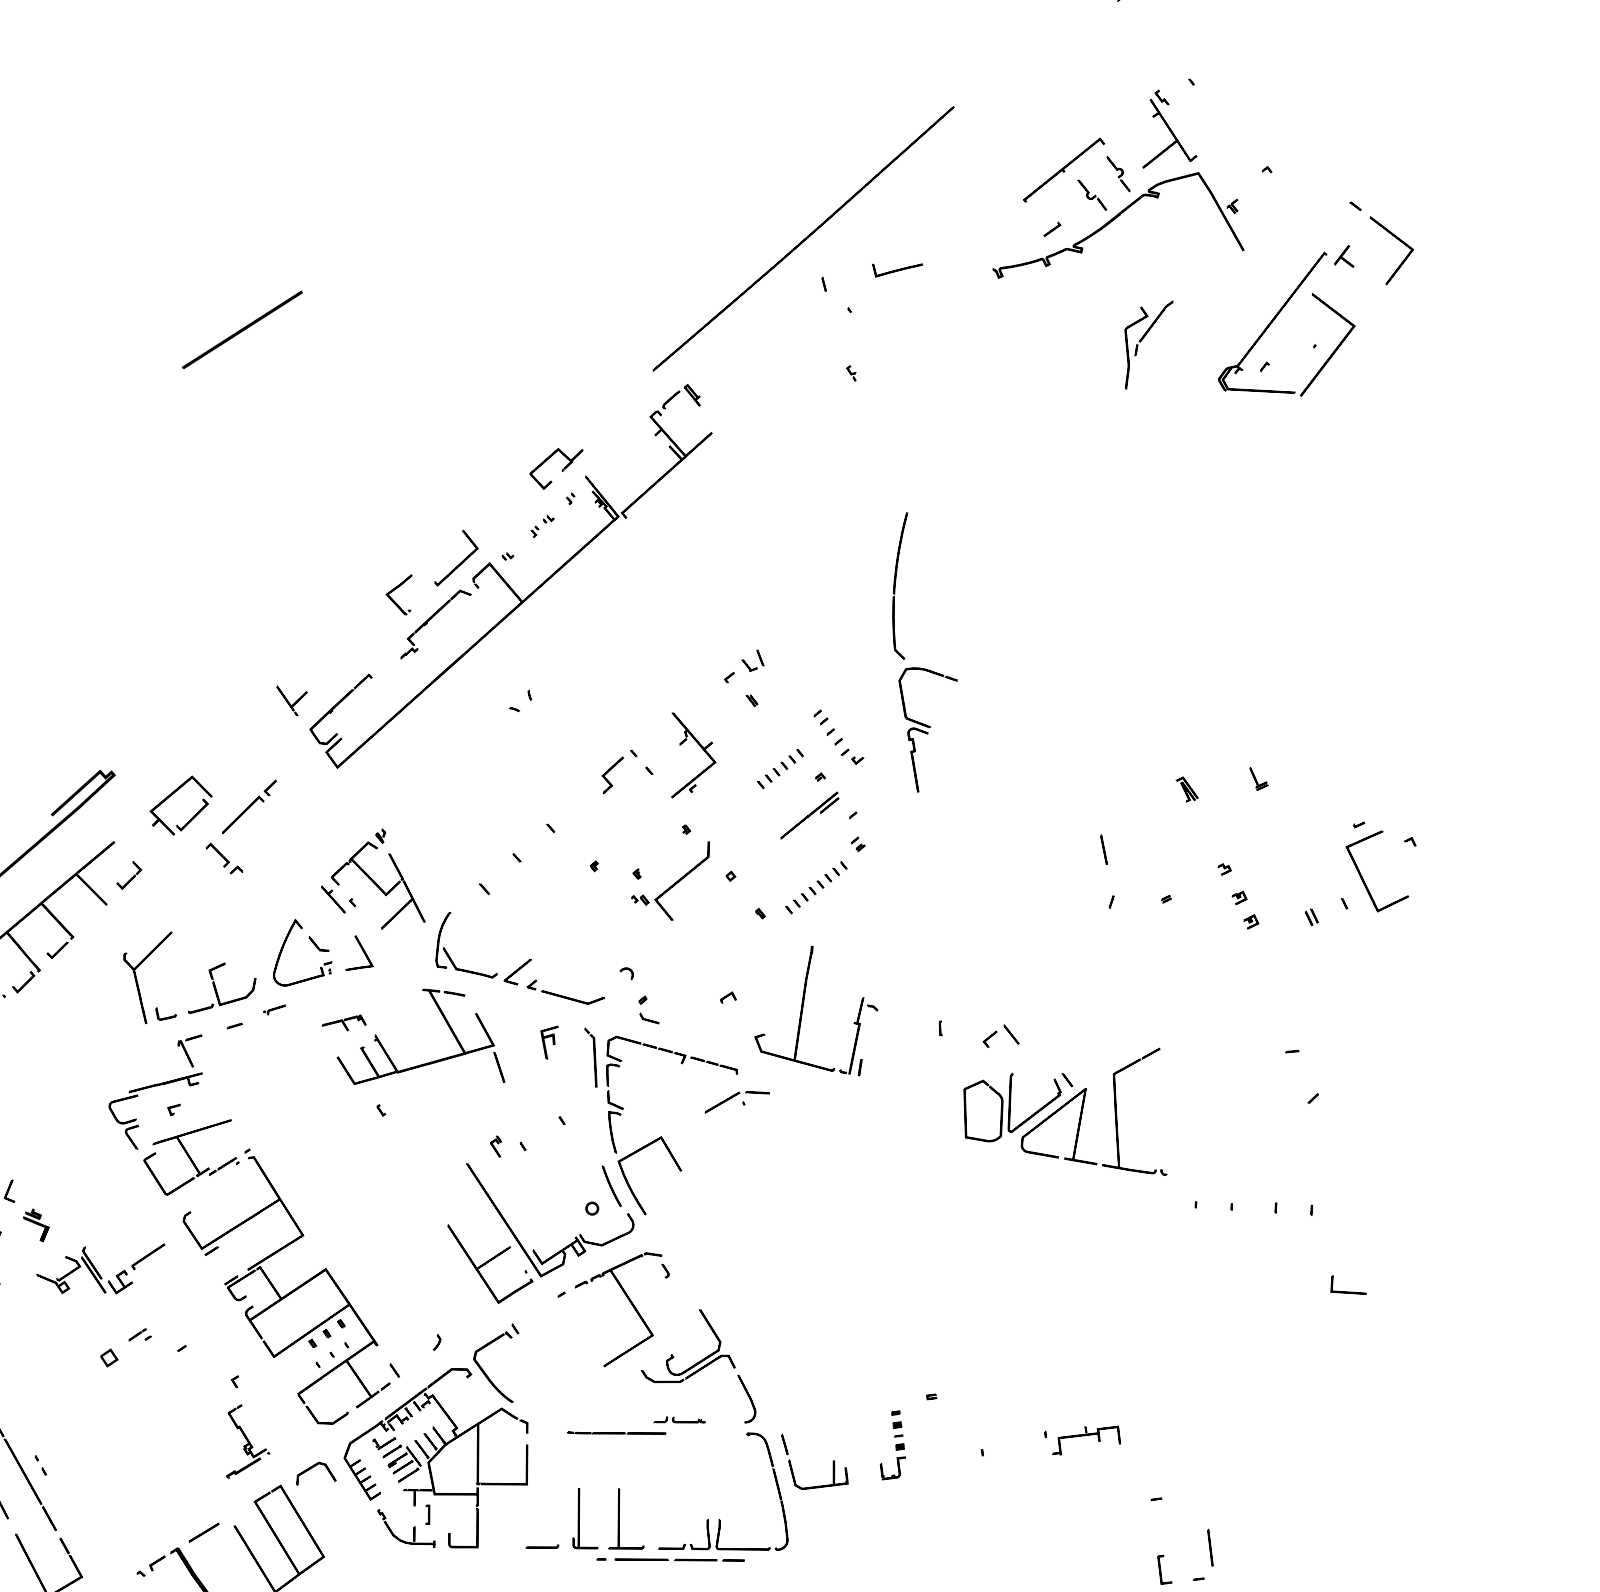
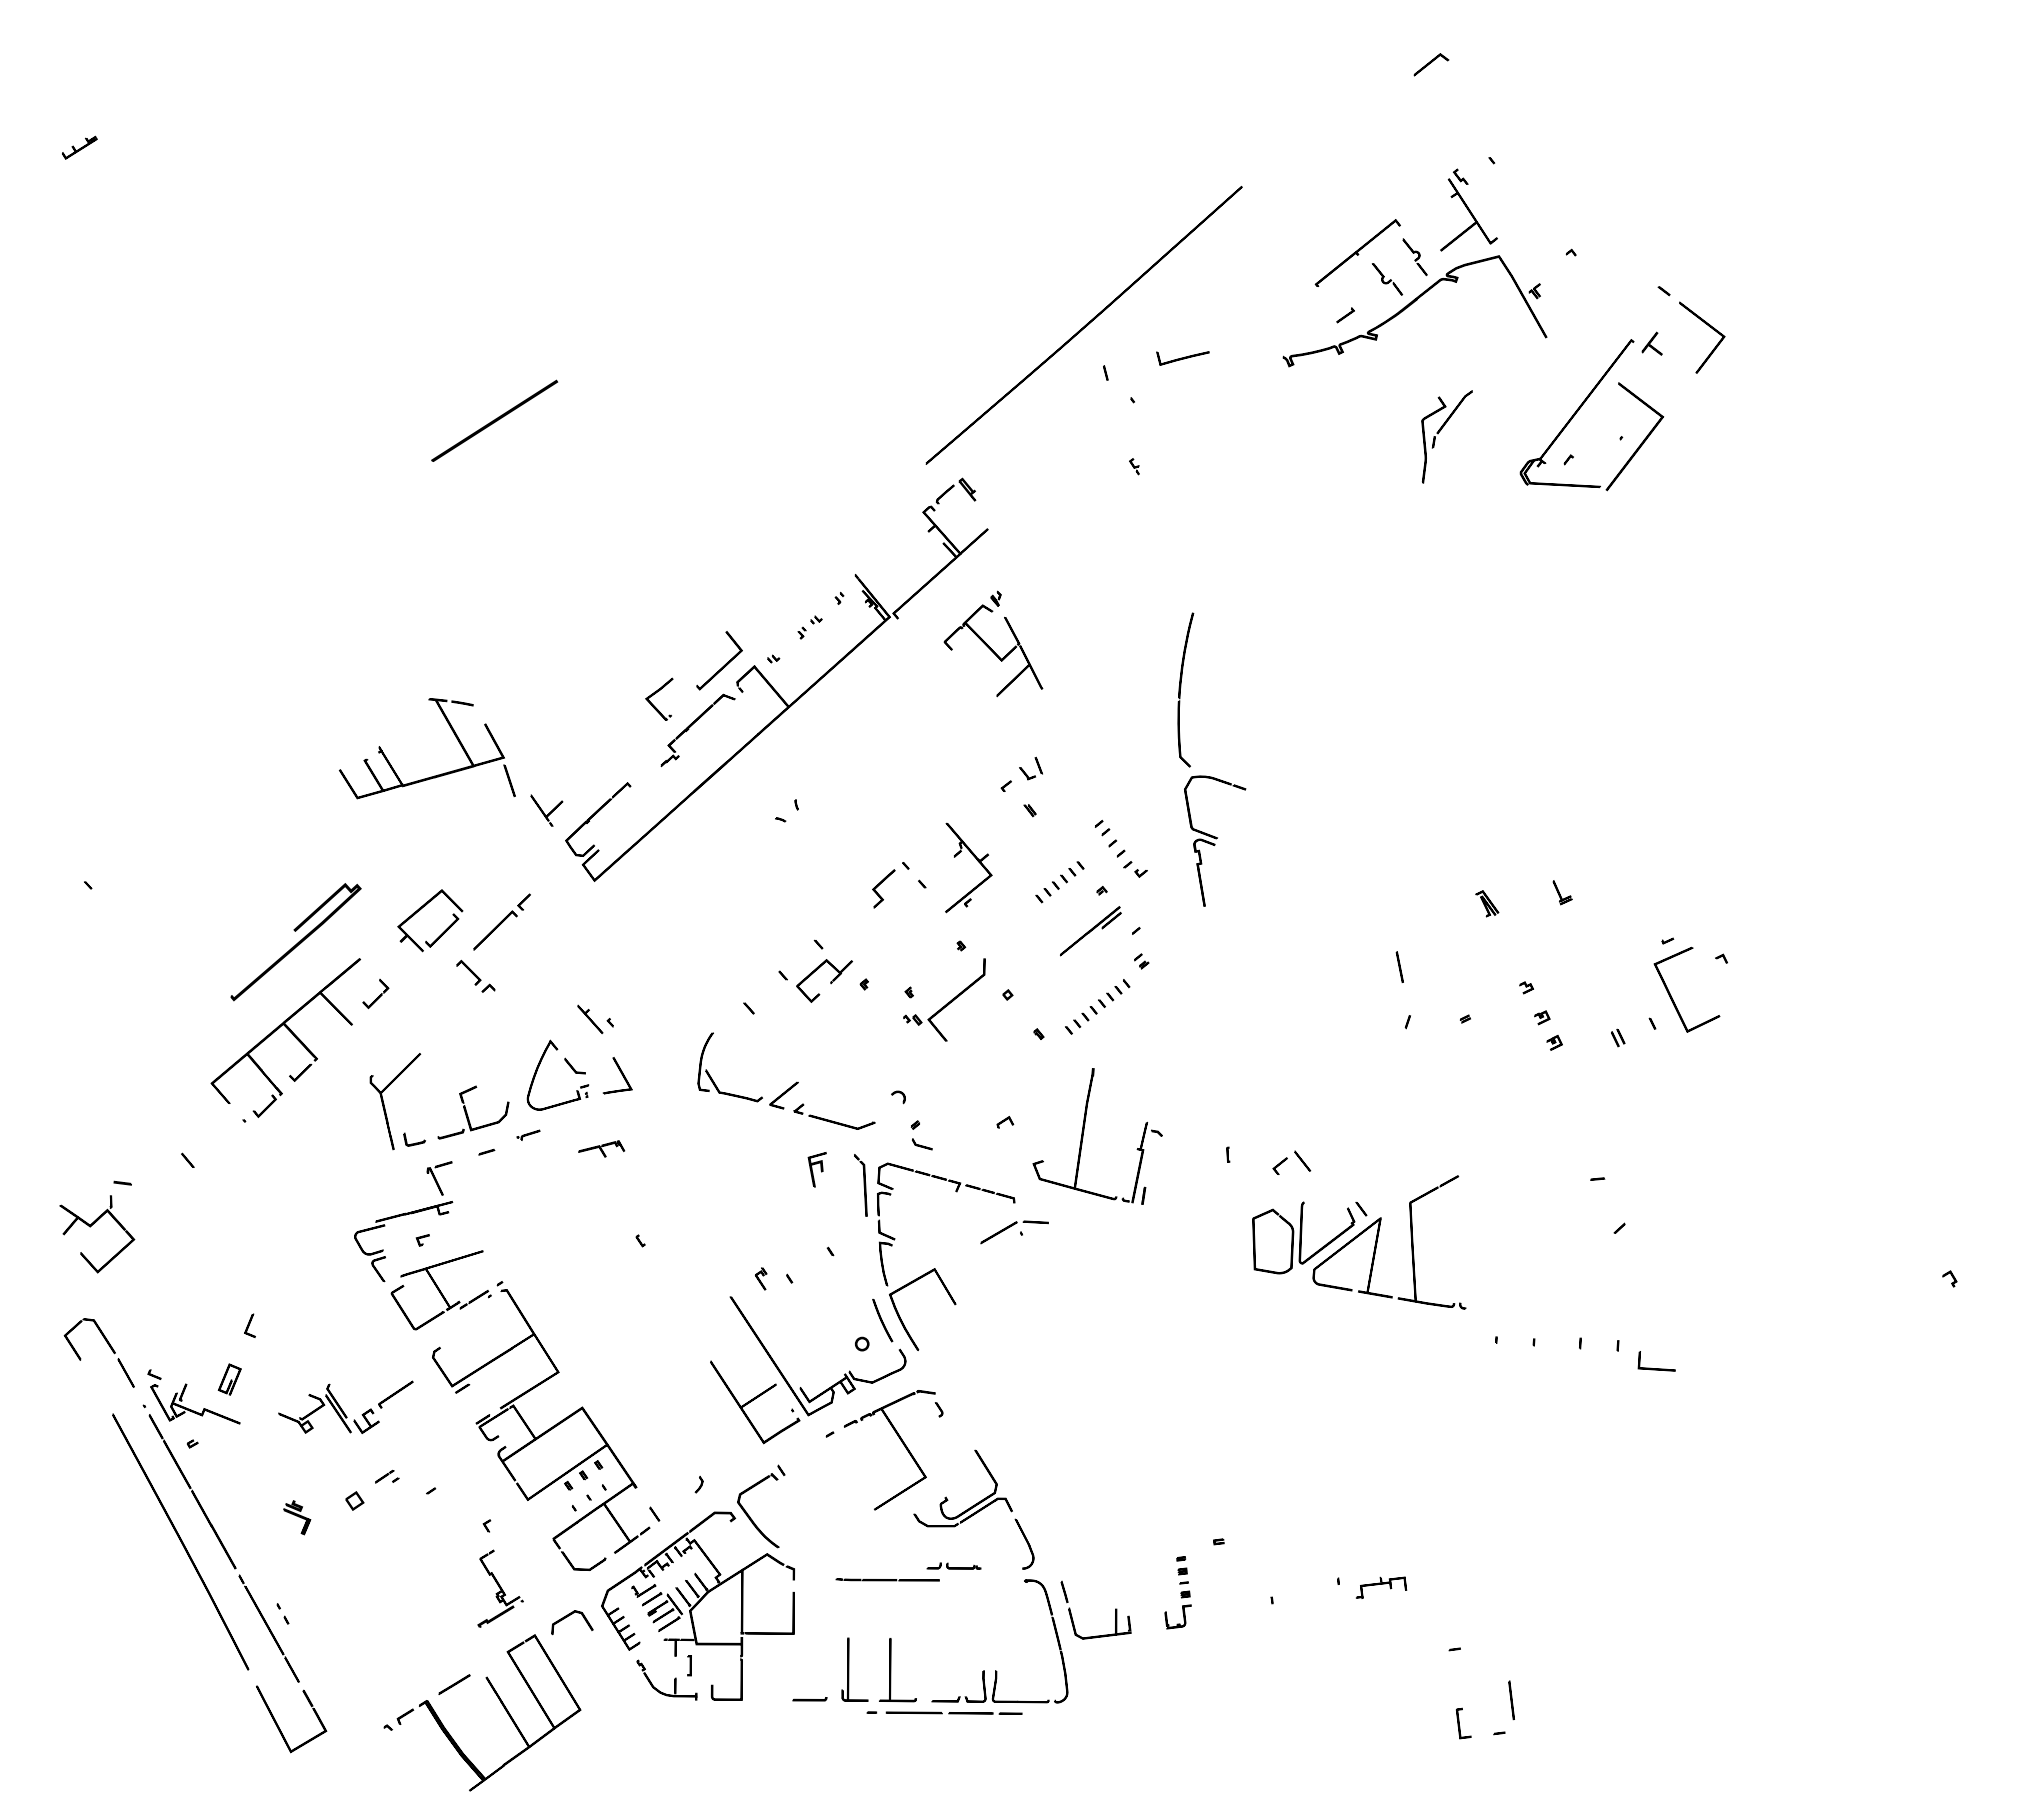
part: (562, 469) -> (830, 981), moved
part: (378, 878) -> (993, 643), moved
part: (430, 1061) -> (437, 774), moved
part: (36, 1225) -> (297, 1517), moved
part: (1348, 1291) -> (1656, 1368), moved
part: (1086, 1440) -> (1381, 1587), size x0.7

